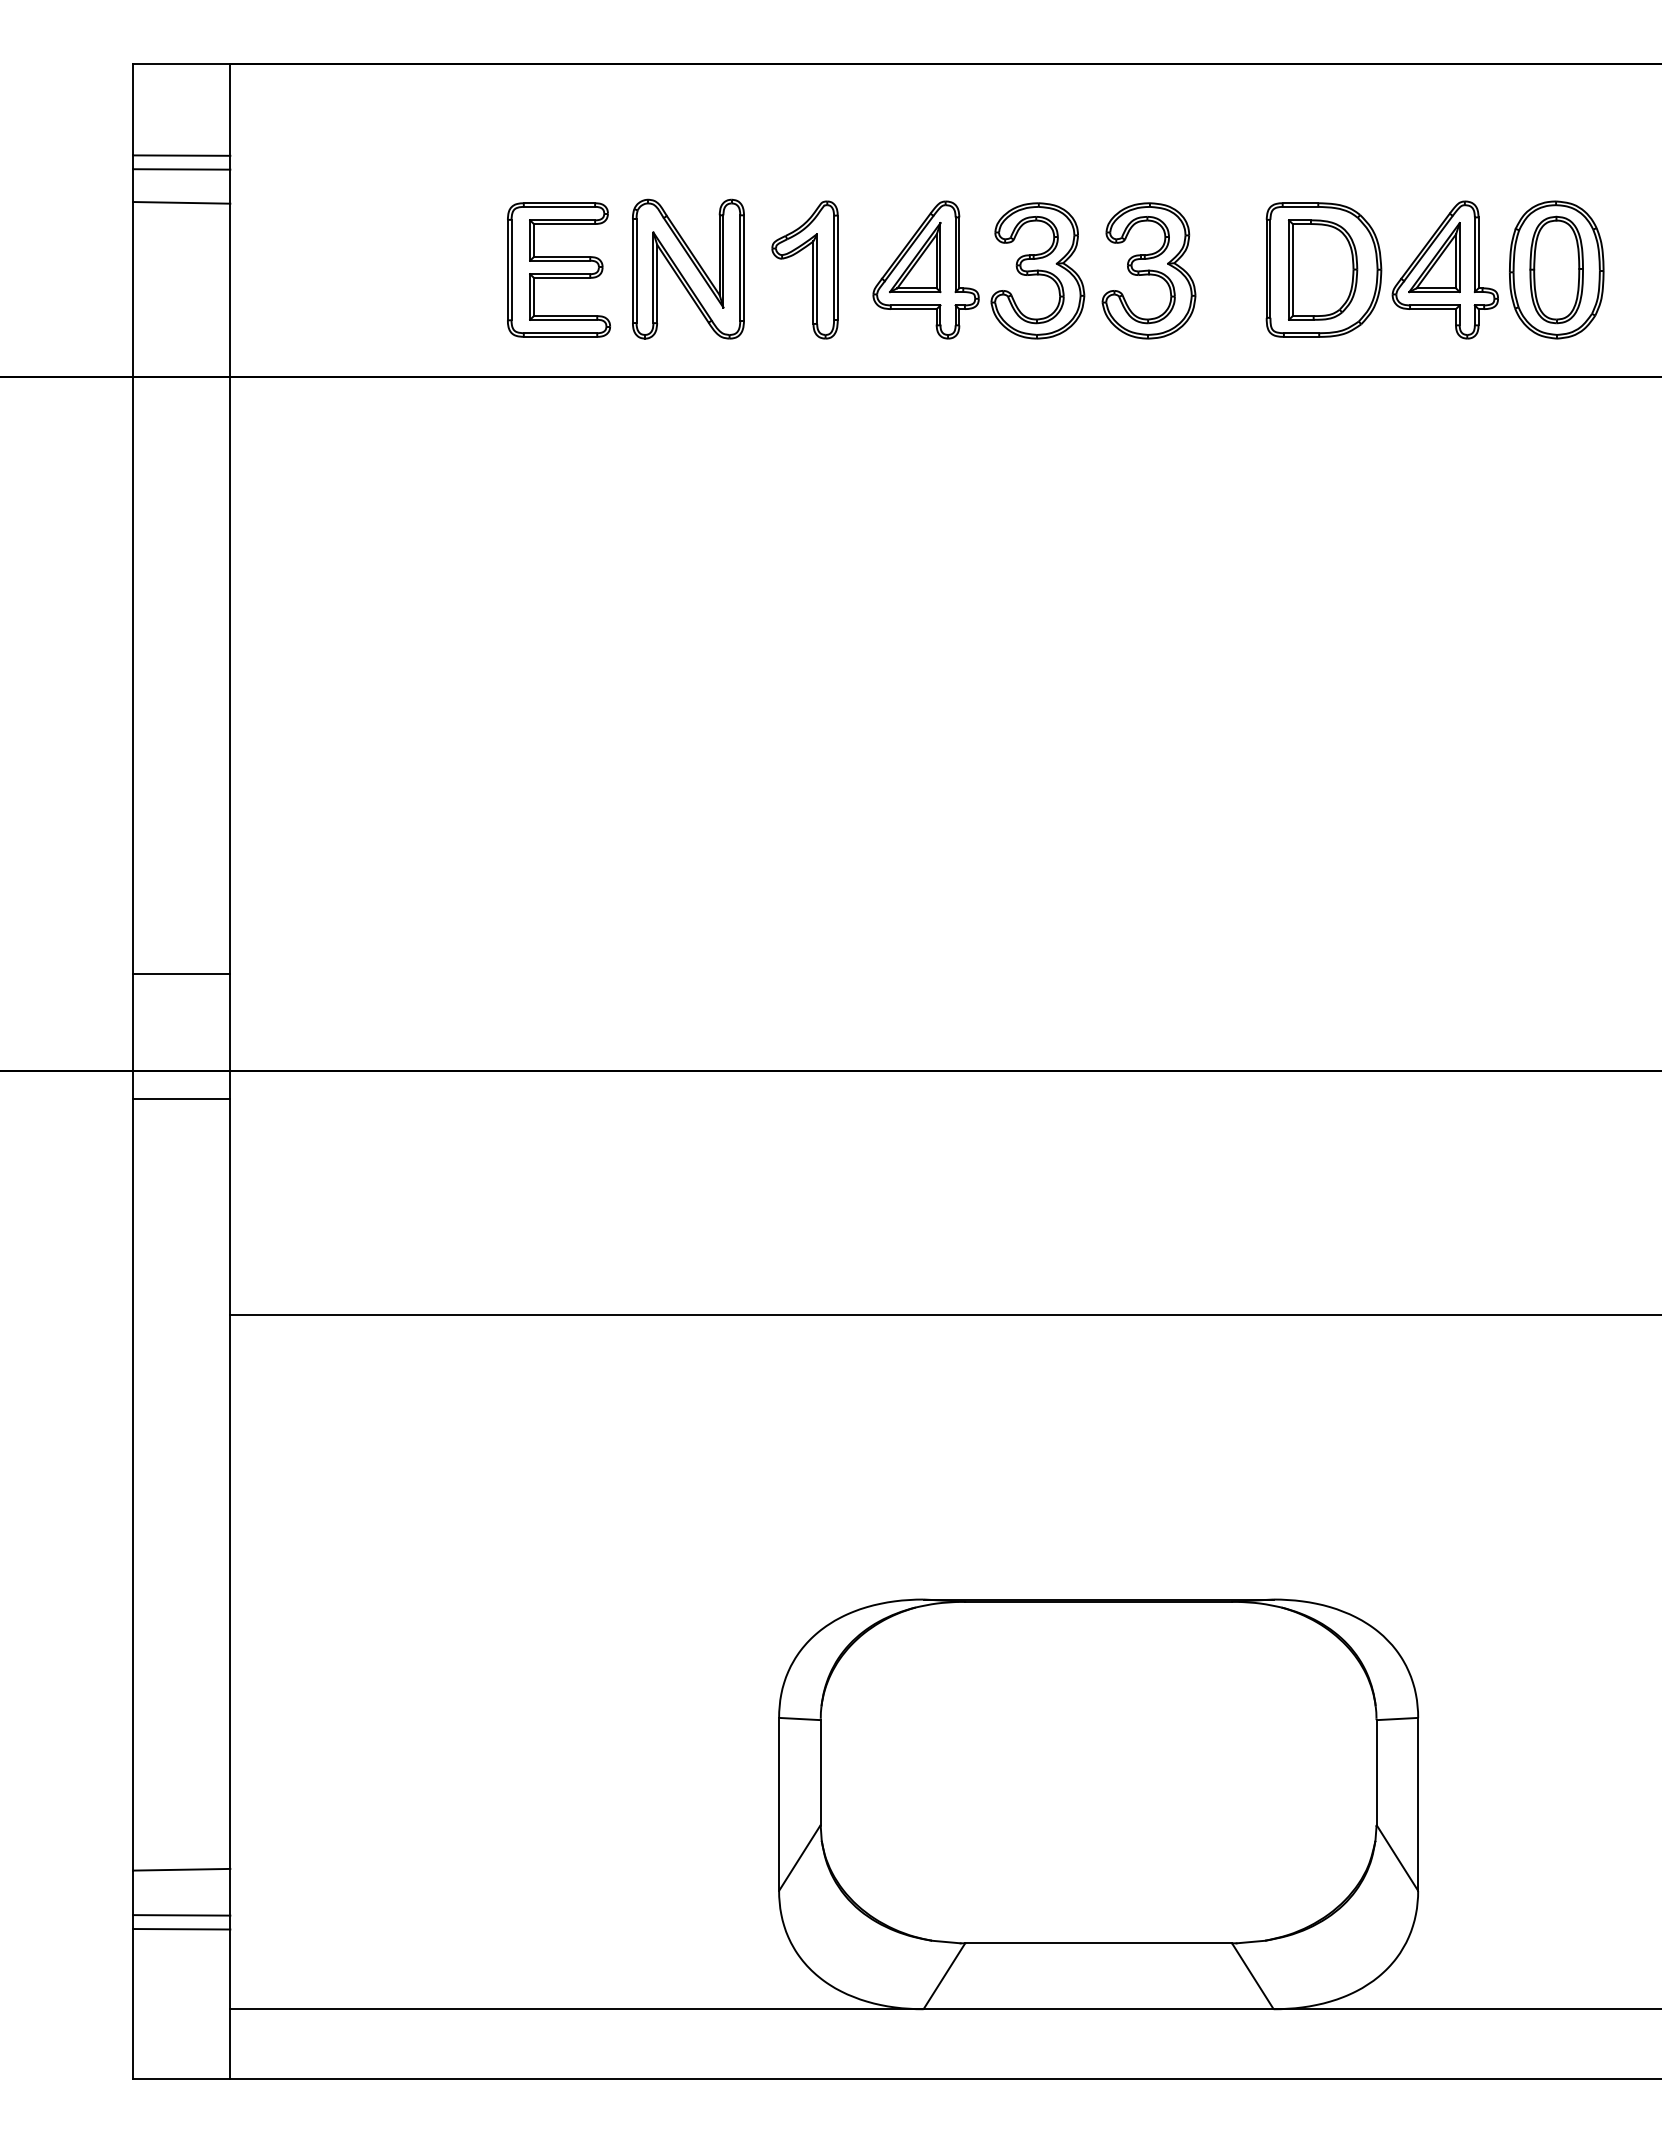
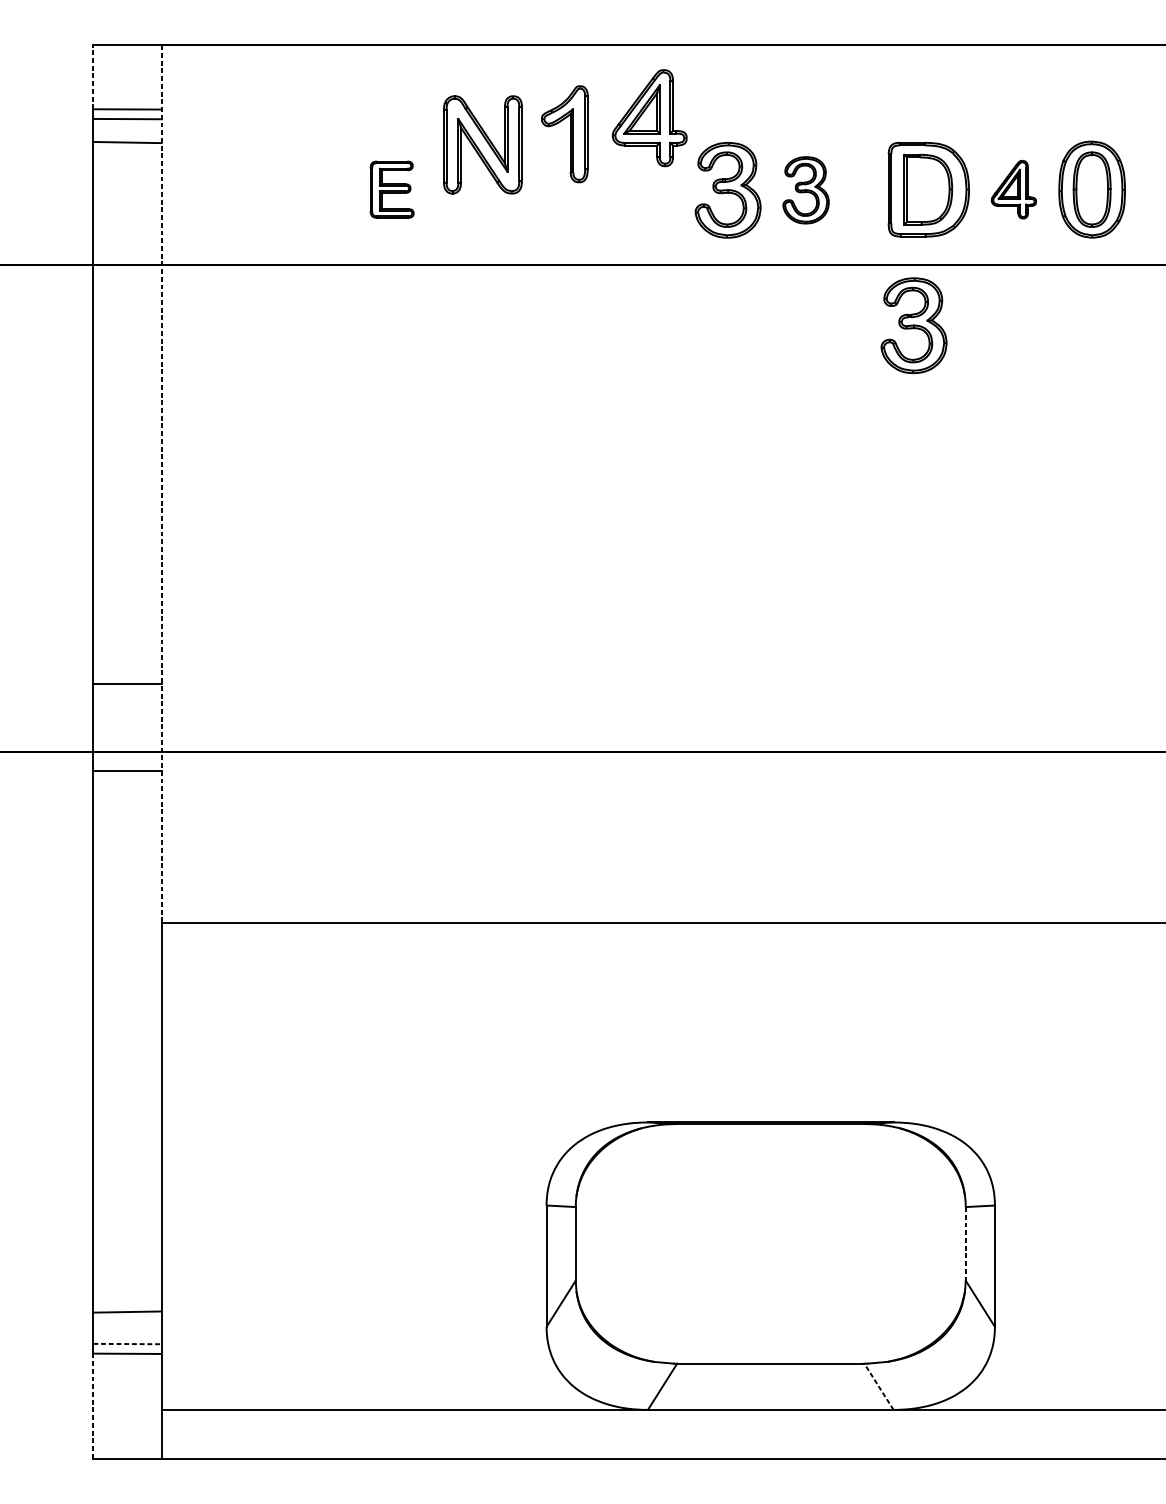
line: (133, 109) -> (93, 77), solid -> dashed
part: (688, 268) -> (483, 144), moved
part: (558, 269) -> (391, 189), size x0.6
part: (812, 269) -> (570, 133), moved
part: (925, 269) -> (649, 117), moved
part: (1444, 269) -> (1013, 189), size x0.6
part: (1148, 270) -> (805, 190), size x0.7
part: (1302, 463) -> (913, 325), added
line: (230, 689) -> (161, 483), solid -> dashed
line: (1376, 1773) -> (965, 1244), solid -> dashed
line: (181, 1915) -> (127, 1344), solid -> dashed
line: (1252, 1975) -> (878, 1386), solid -> dashed
line: (133, 2003) -> (93, 1405), solid -> dashed

